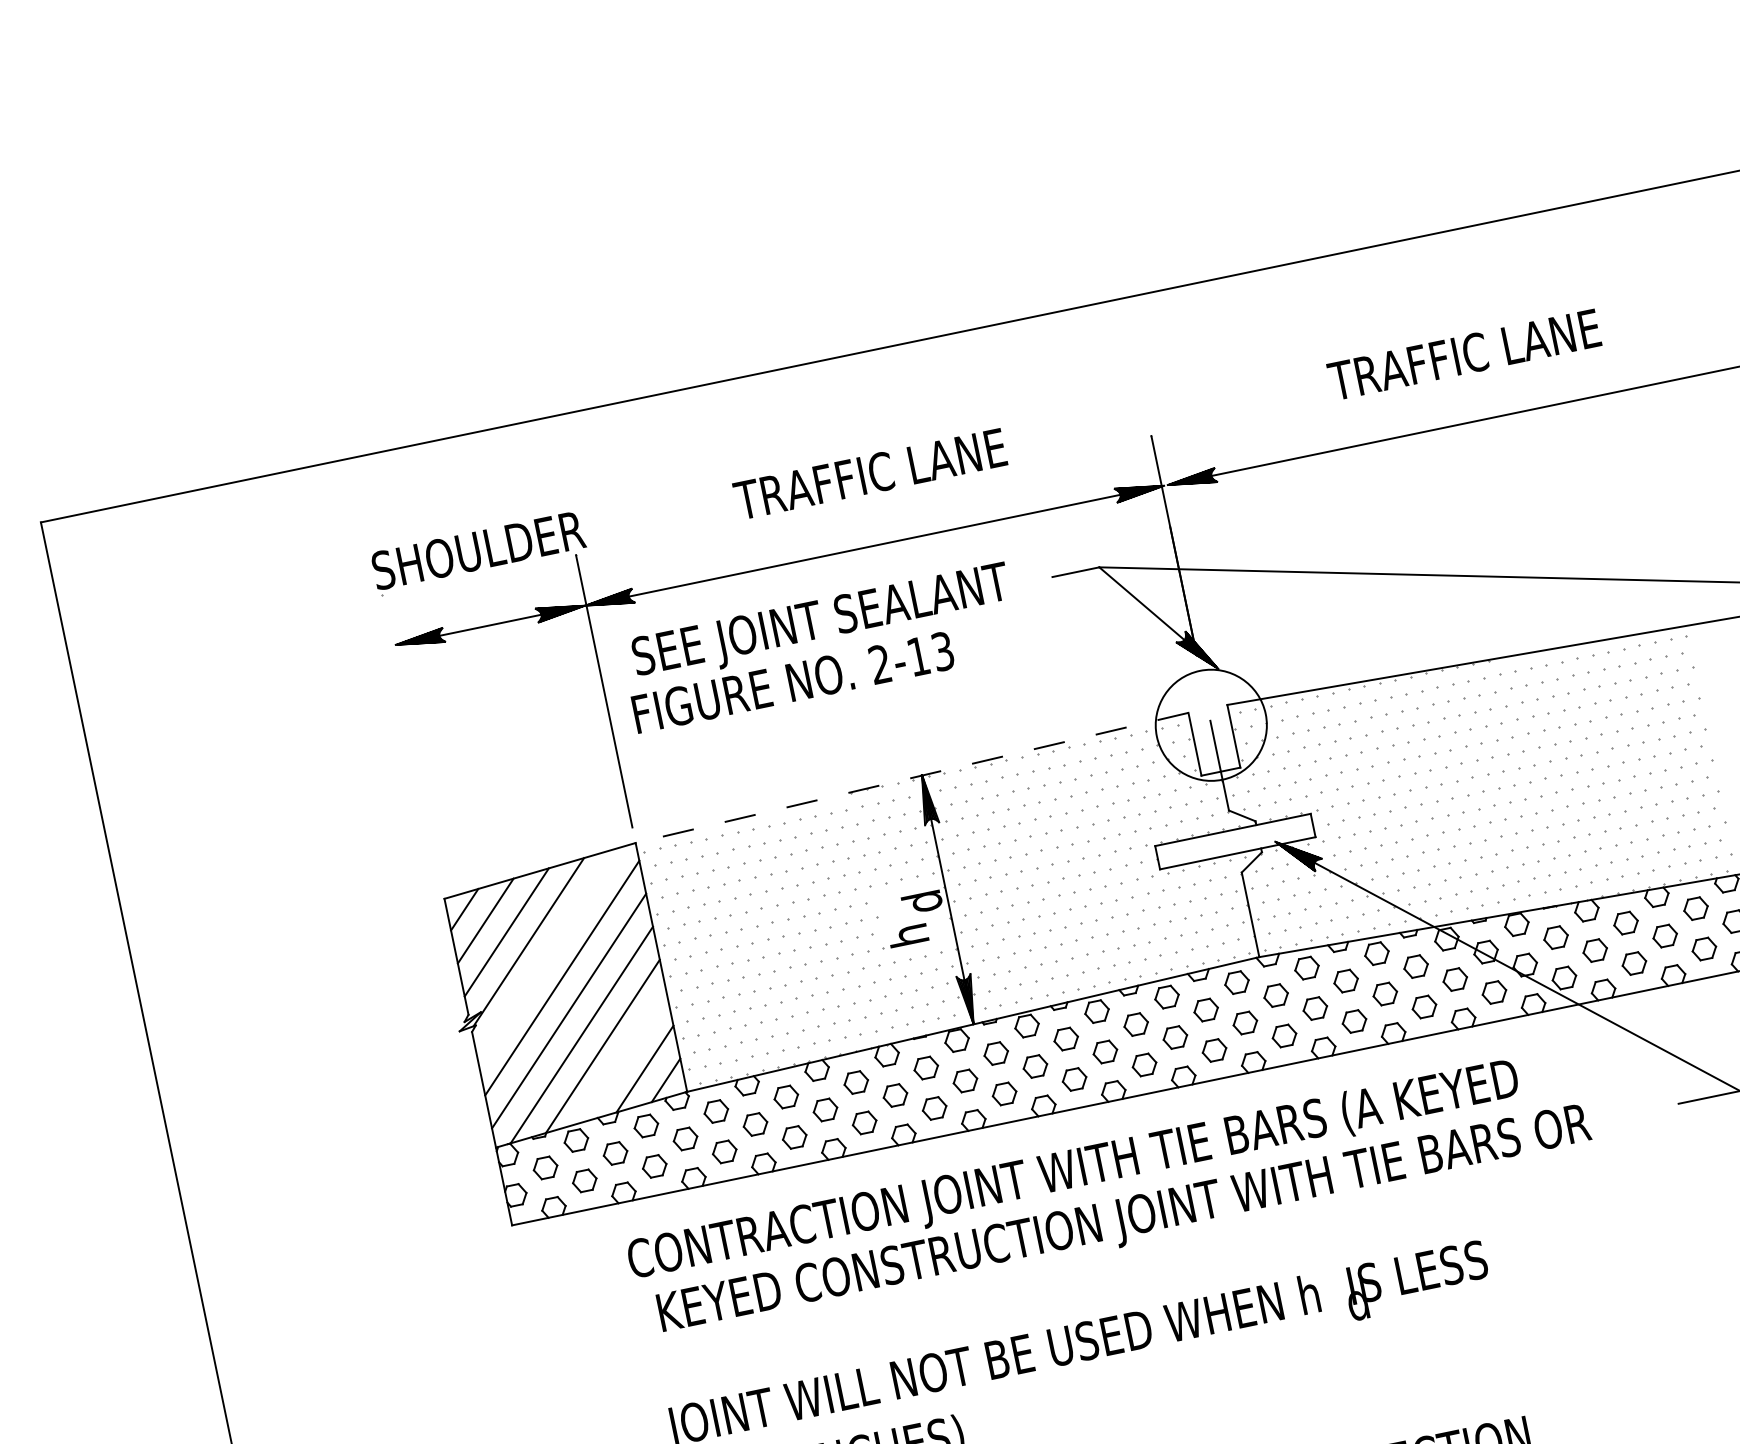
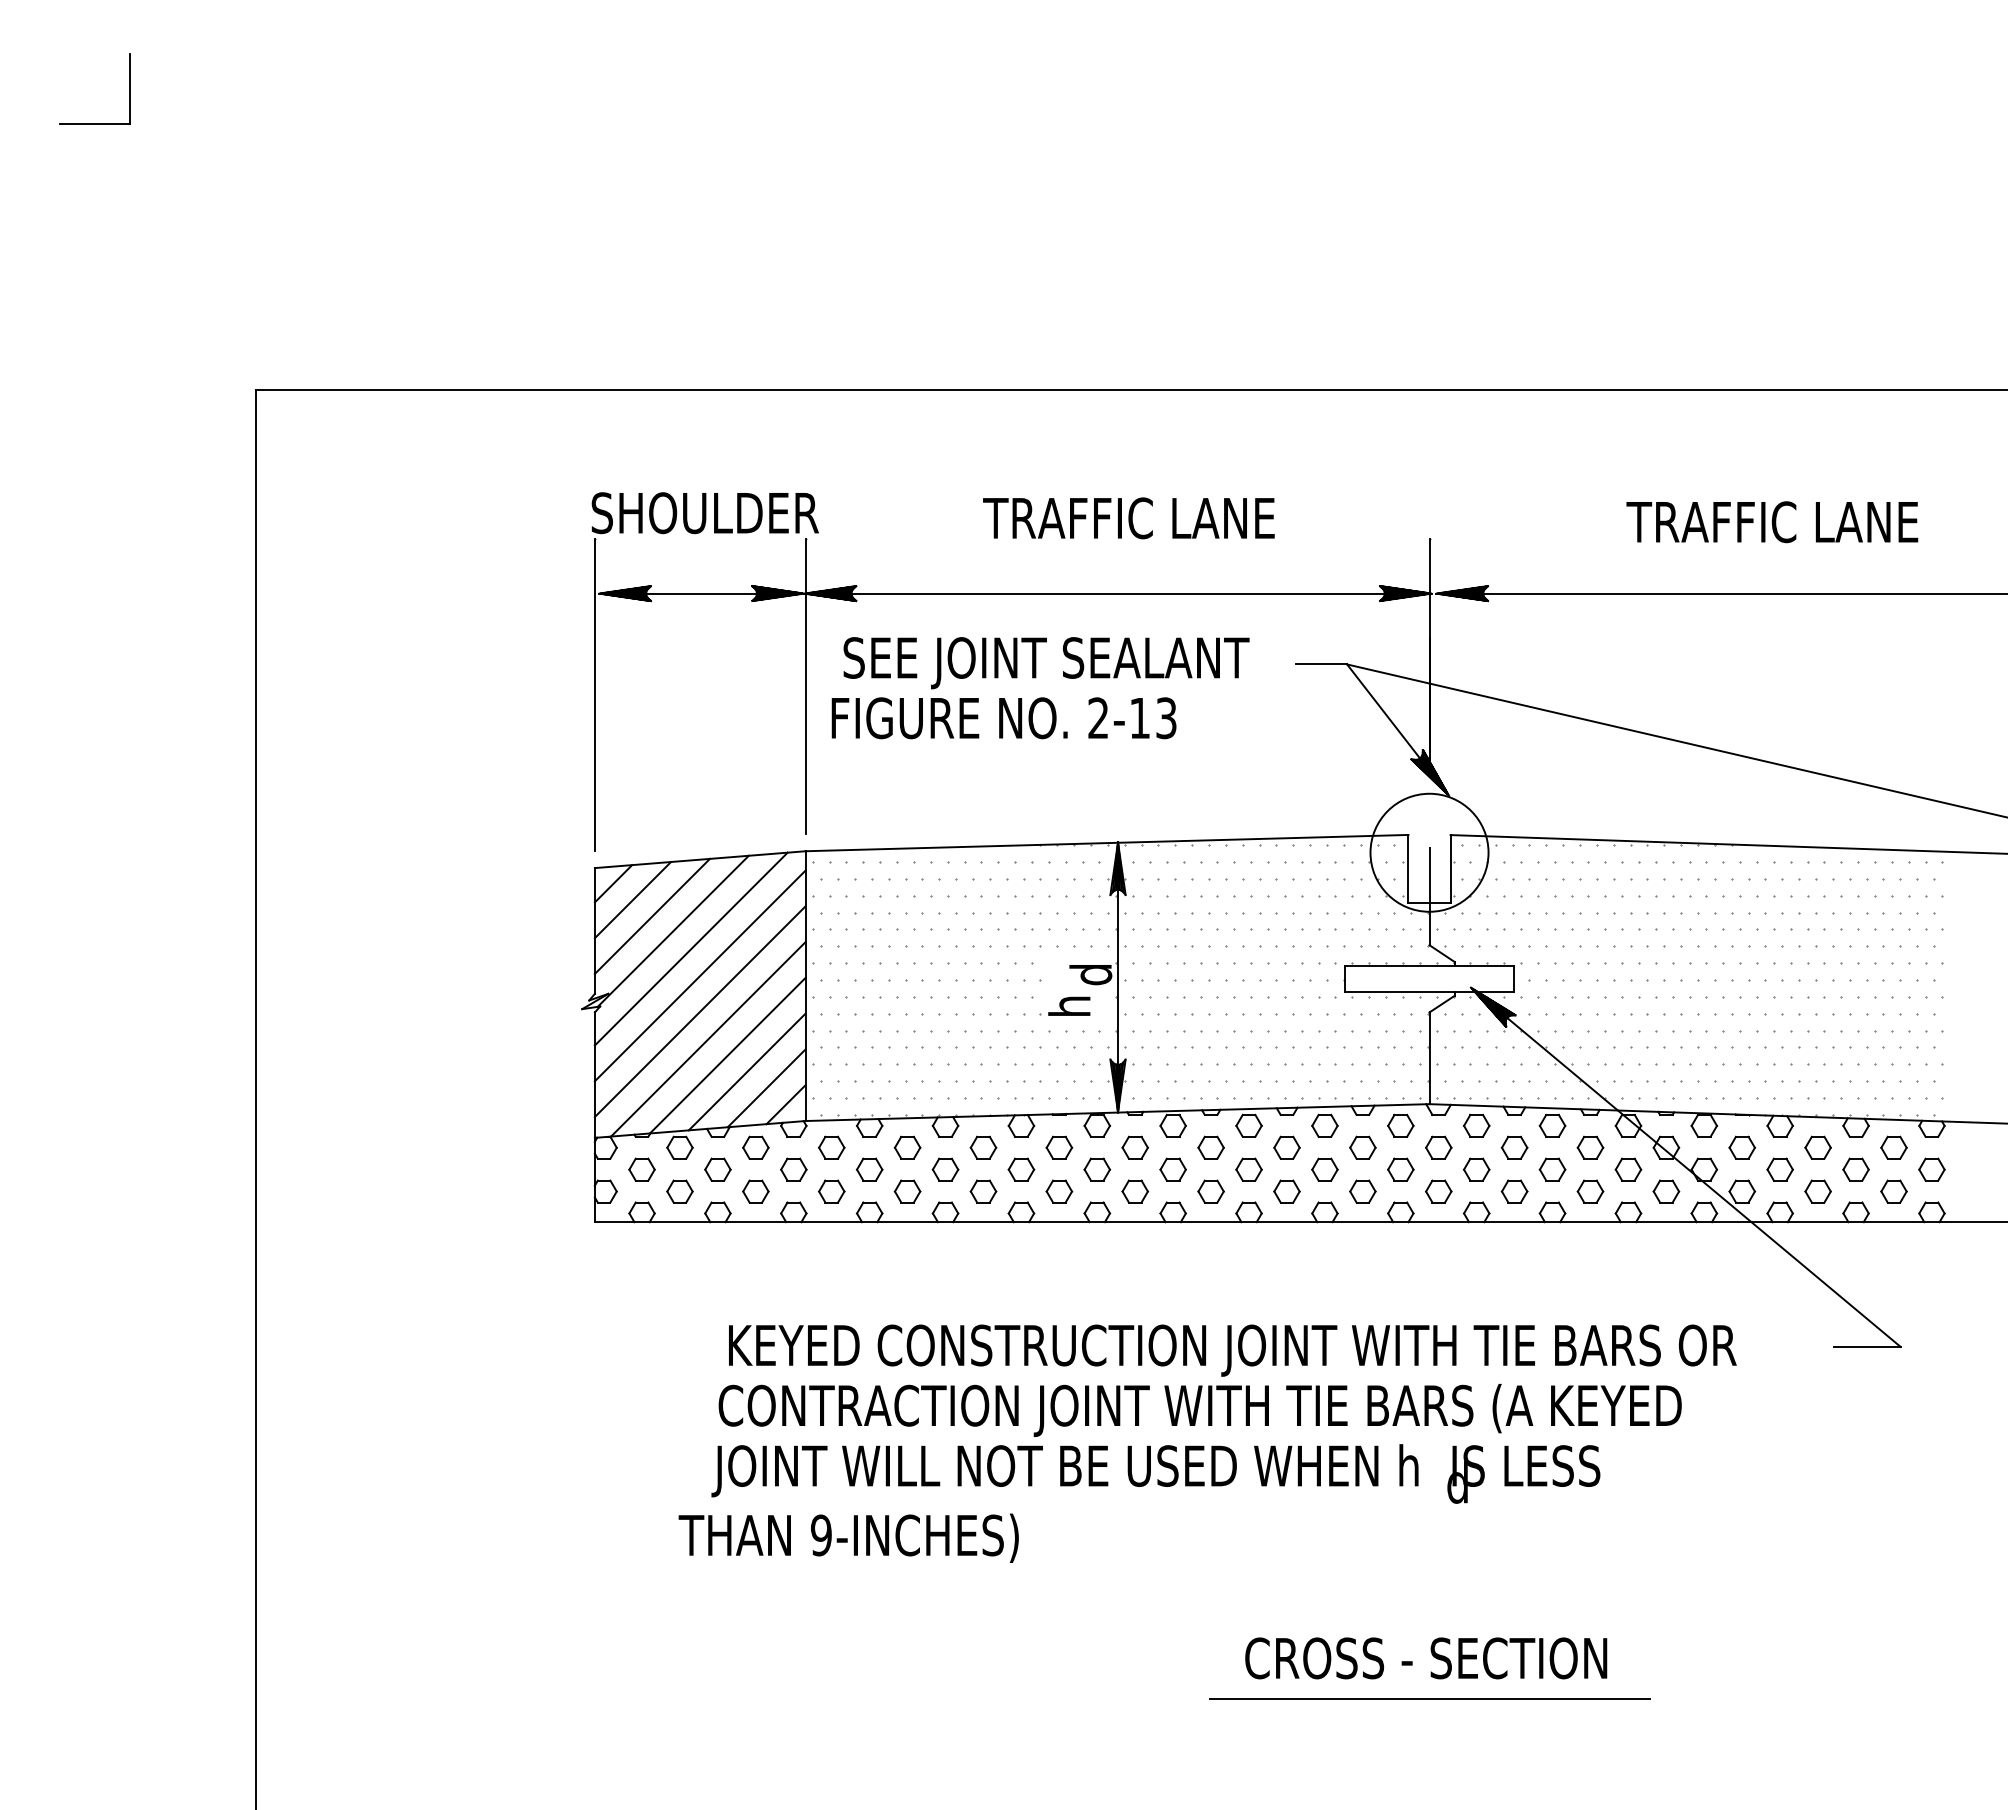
line: (411, 739) -> (594, 695), added
line: (912, 778) -> (1107, 843), dashed -> solid
line: (548, 954) -> (690, 948), added
line: (623, 1057) -> (746, 1071), added
text: (1073, 1172) -> (1199, 1410), moved

